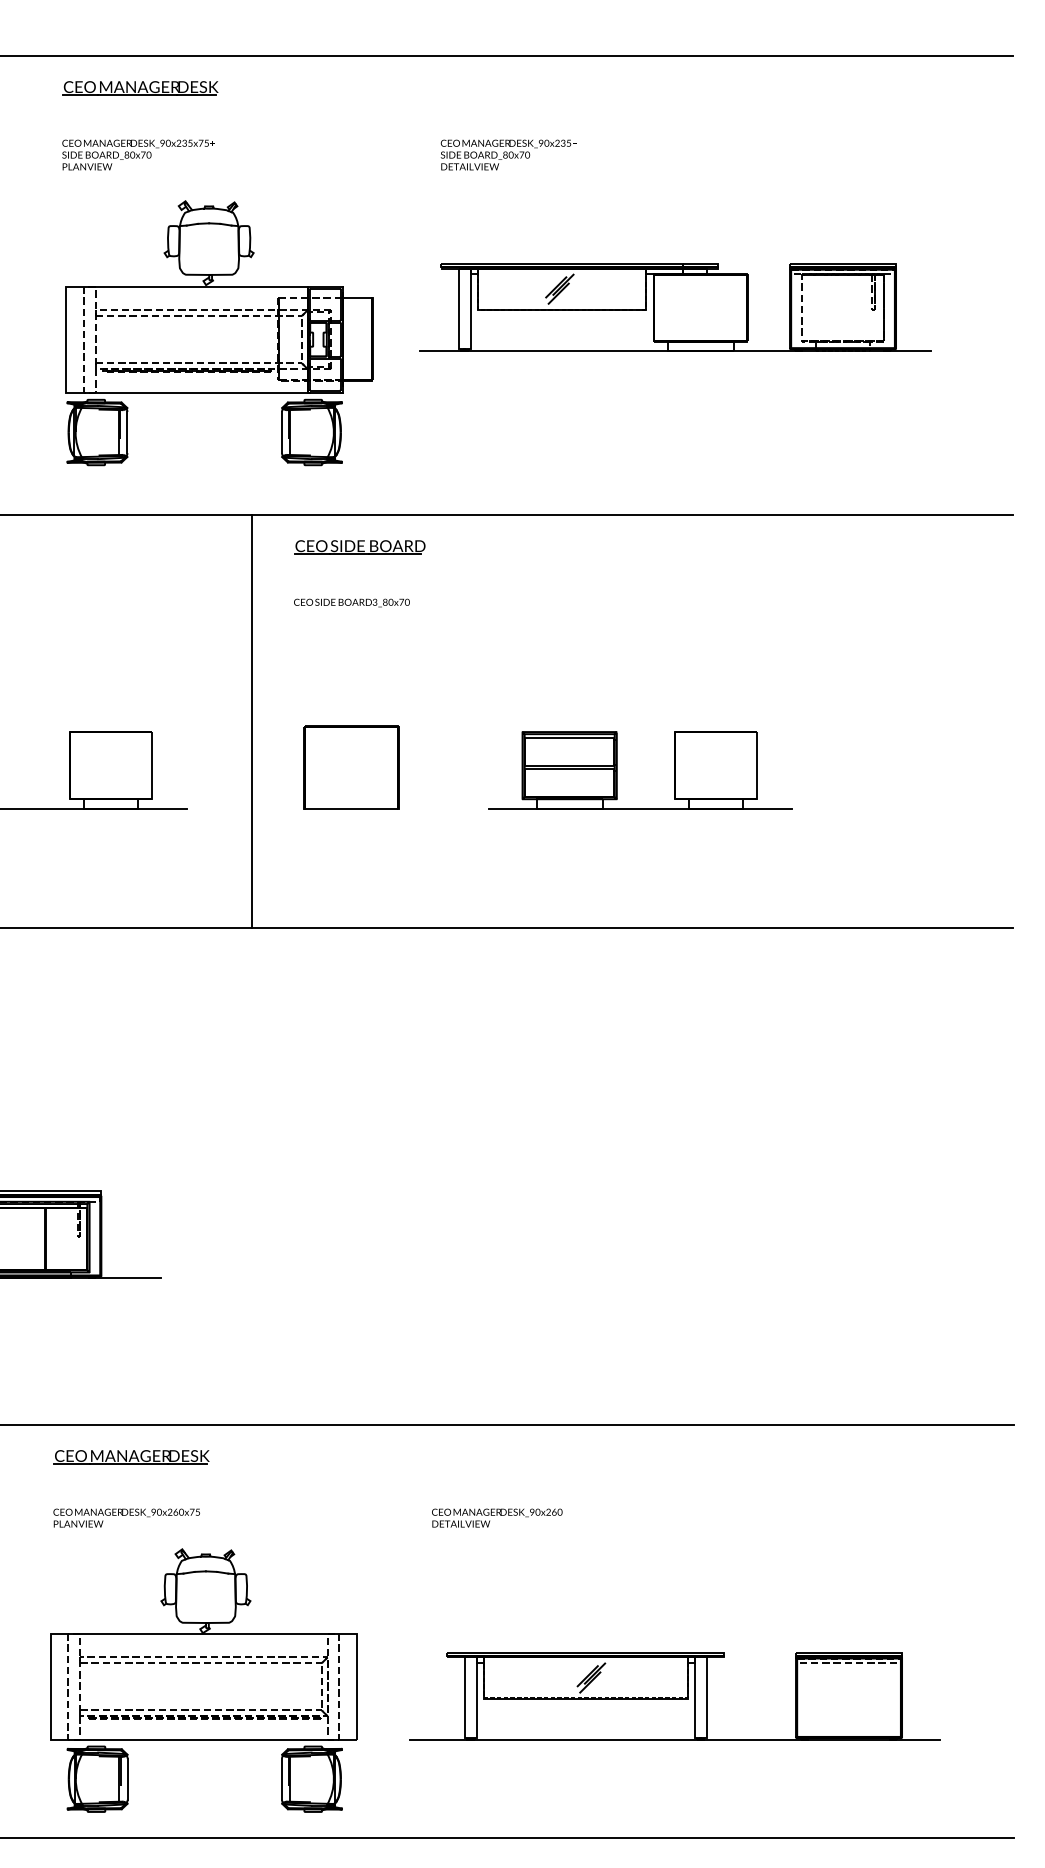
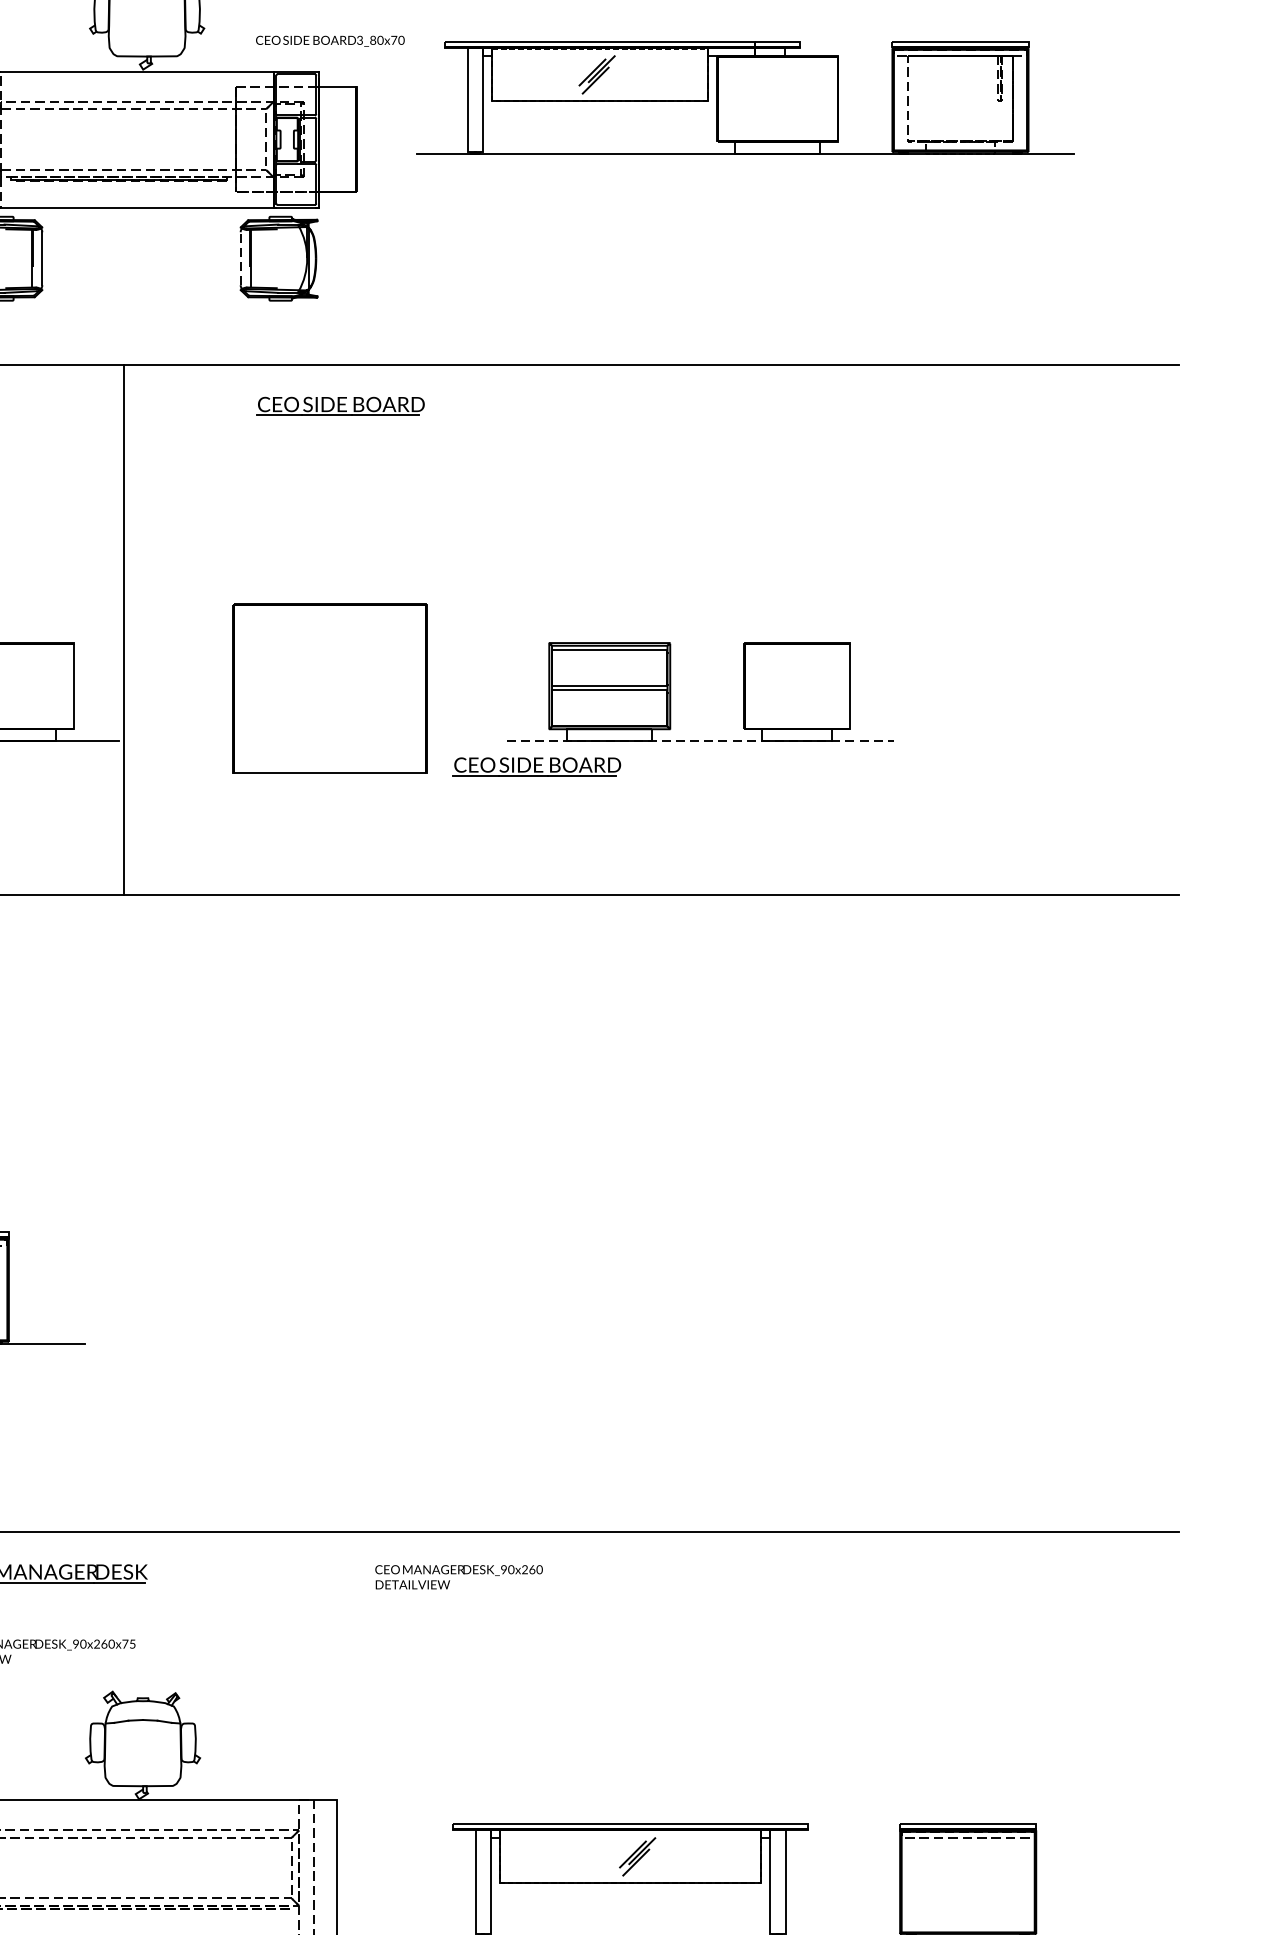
line: (282, 432) -> (241, 258), solid -> dashed
text: (351, 602) -> (329, 40), moved
line: (251, 721) -> (123, 629), moved
part: (351, 767) -> (329, 688), size x1.6
line: (640, 808) -> (700, 741), solid -> dashed
part: (512, 828) -> (536, 766), added
text: (497, 1517) -> (459, 1576), moved

